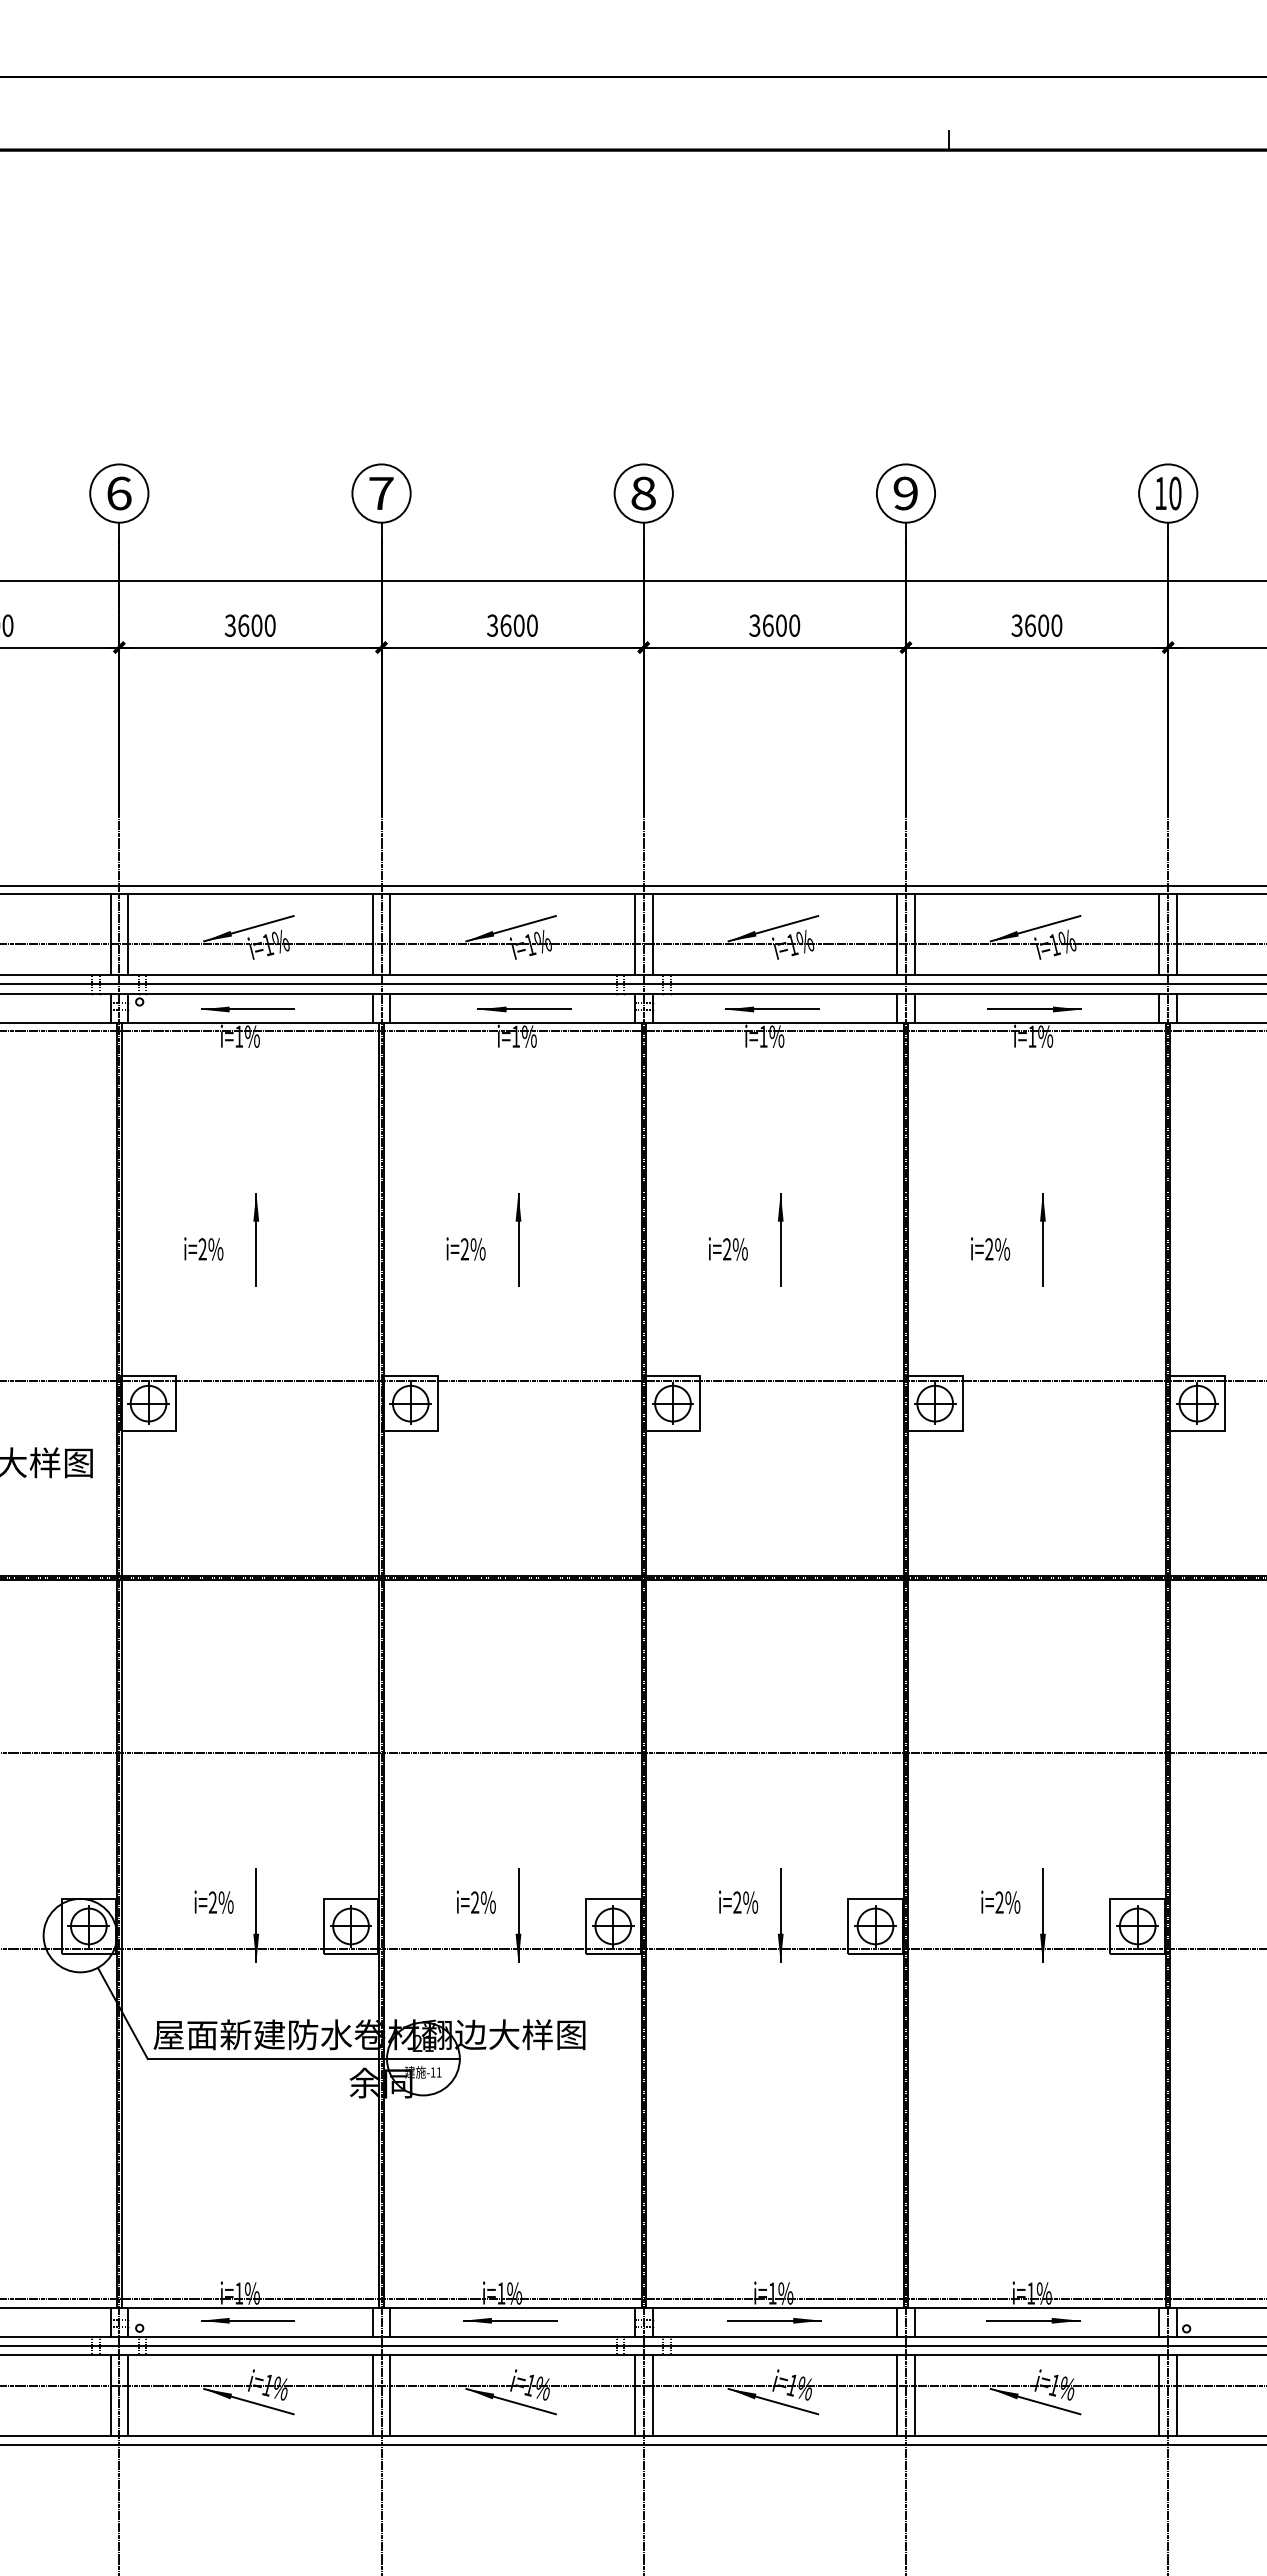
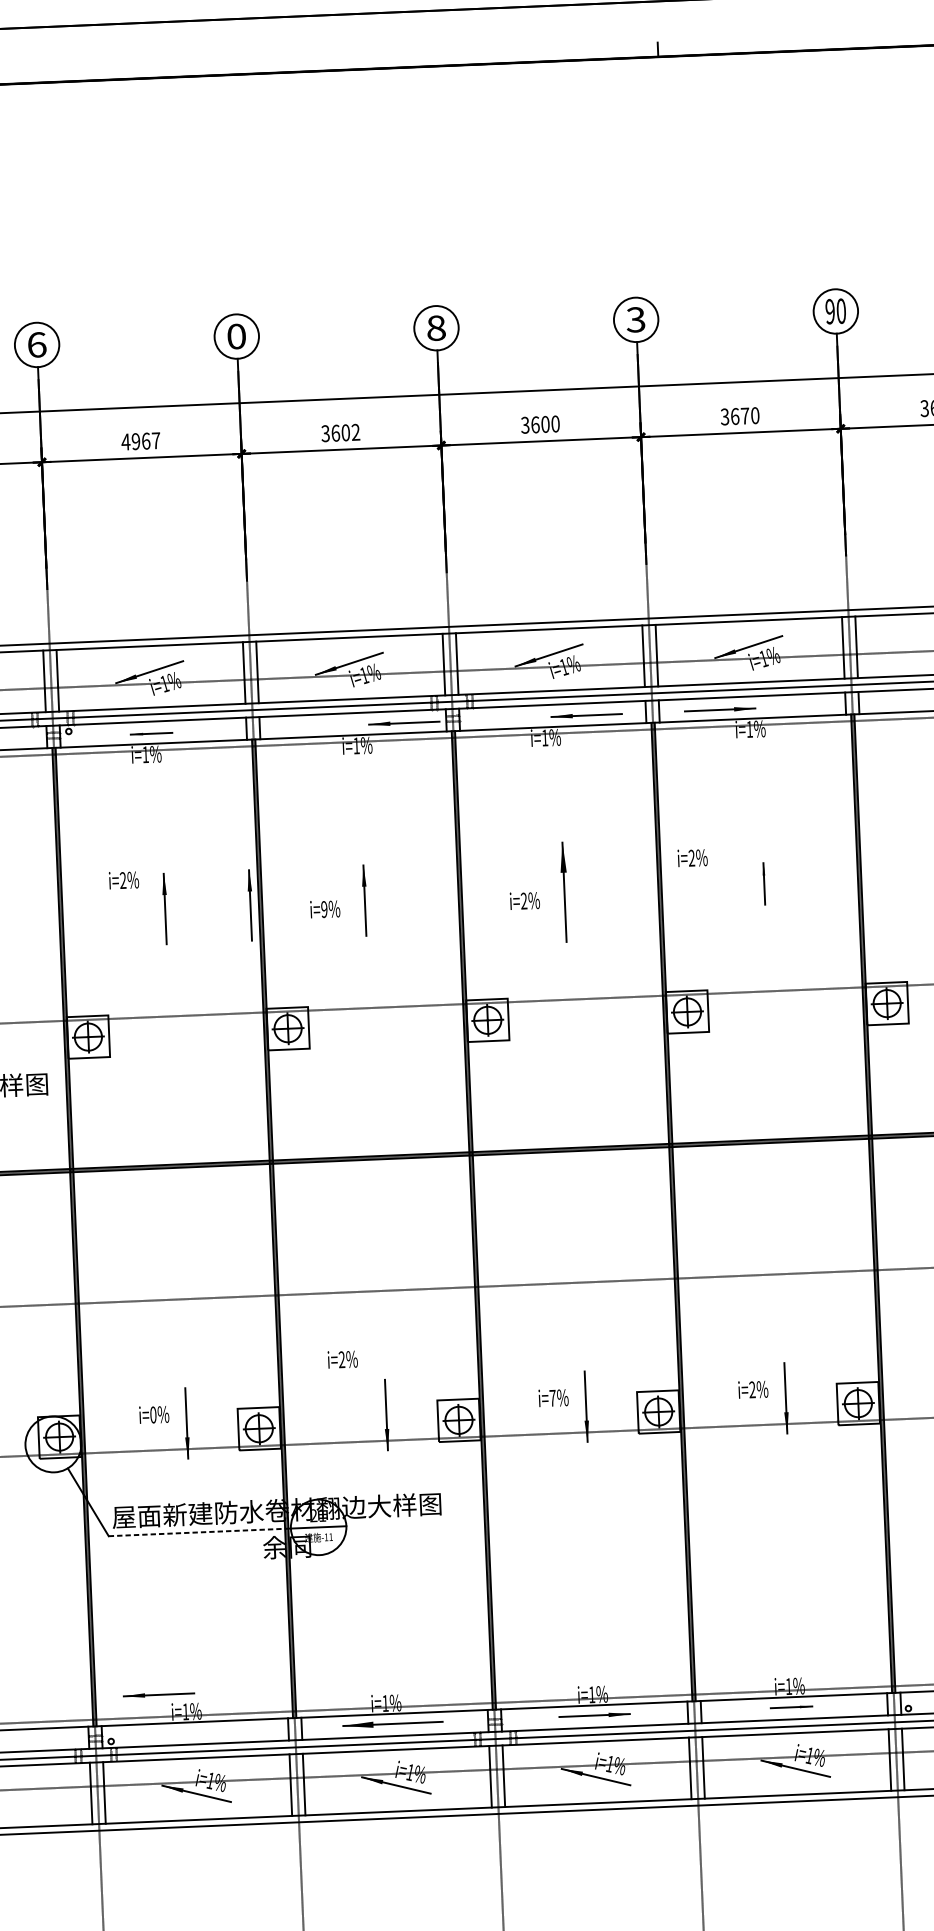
text: (381, 493) -> (236, 336), 7 -> 0
text: (905, 493) -> (635, 319), 9 -> 3
text: (1160, 493) -> (829, 311), 10 -> 90
text: (249, 625) -> (140, 441), 3600 -> 4967
text: (532, 625) -> (355, 432), 3600 -> 3602
text: (1043, 625) -> (745, 415), 3600 -> 3670
part: (247, 1009) -> (151, 733), size x0.6
part: (524, 1009) -> (404, 723), moved
part: (772, 1009) -> (586, 715), moved
part: (1034, 1009) -> (720, 709), moved
part: (367, 1239) -> (249, 905), added
part: (780, 1239) -> (564, 891), size x1.4
part: (1042, 1239) -> (763, 883), size x0.6
text: (203, 1248) -> (123, 879), moved
text: (990, 1248) -> (692, 857), moved
text: (464, 1249) -> (324, 909), i=2% -> i=9%
text: (475, 1901) -> (342, 1358), moved
text: (212, 1902) -> (153, 1414), i=2% -> i=0%
text: (737, 1902) -> (552, 1398), i=2% -> i=7%
line: (267, 2059) -> (199, 1532), solid -> dashed
part: (247, 2320) -> (158, 1694), moved
part: (510, 2320) -> (393, 1723), size x1.4
part: (1033, 2320) -> (791, 1707), size x0.6

